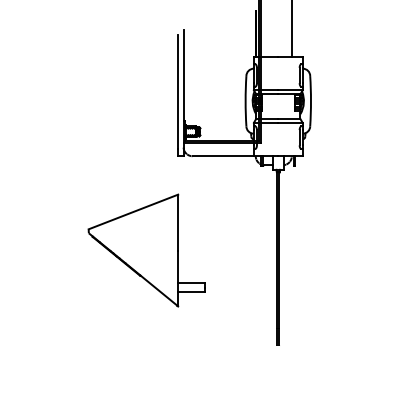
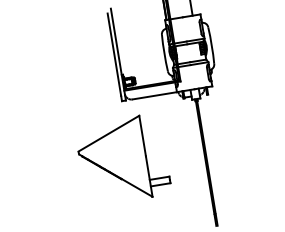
part: (146, 250) -> (122, 160), moved

